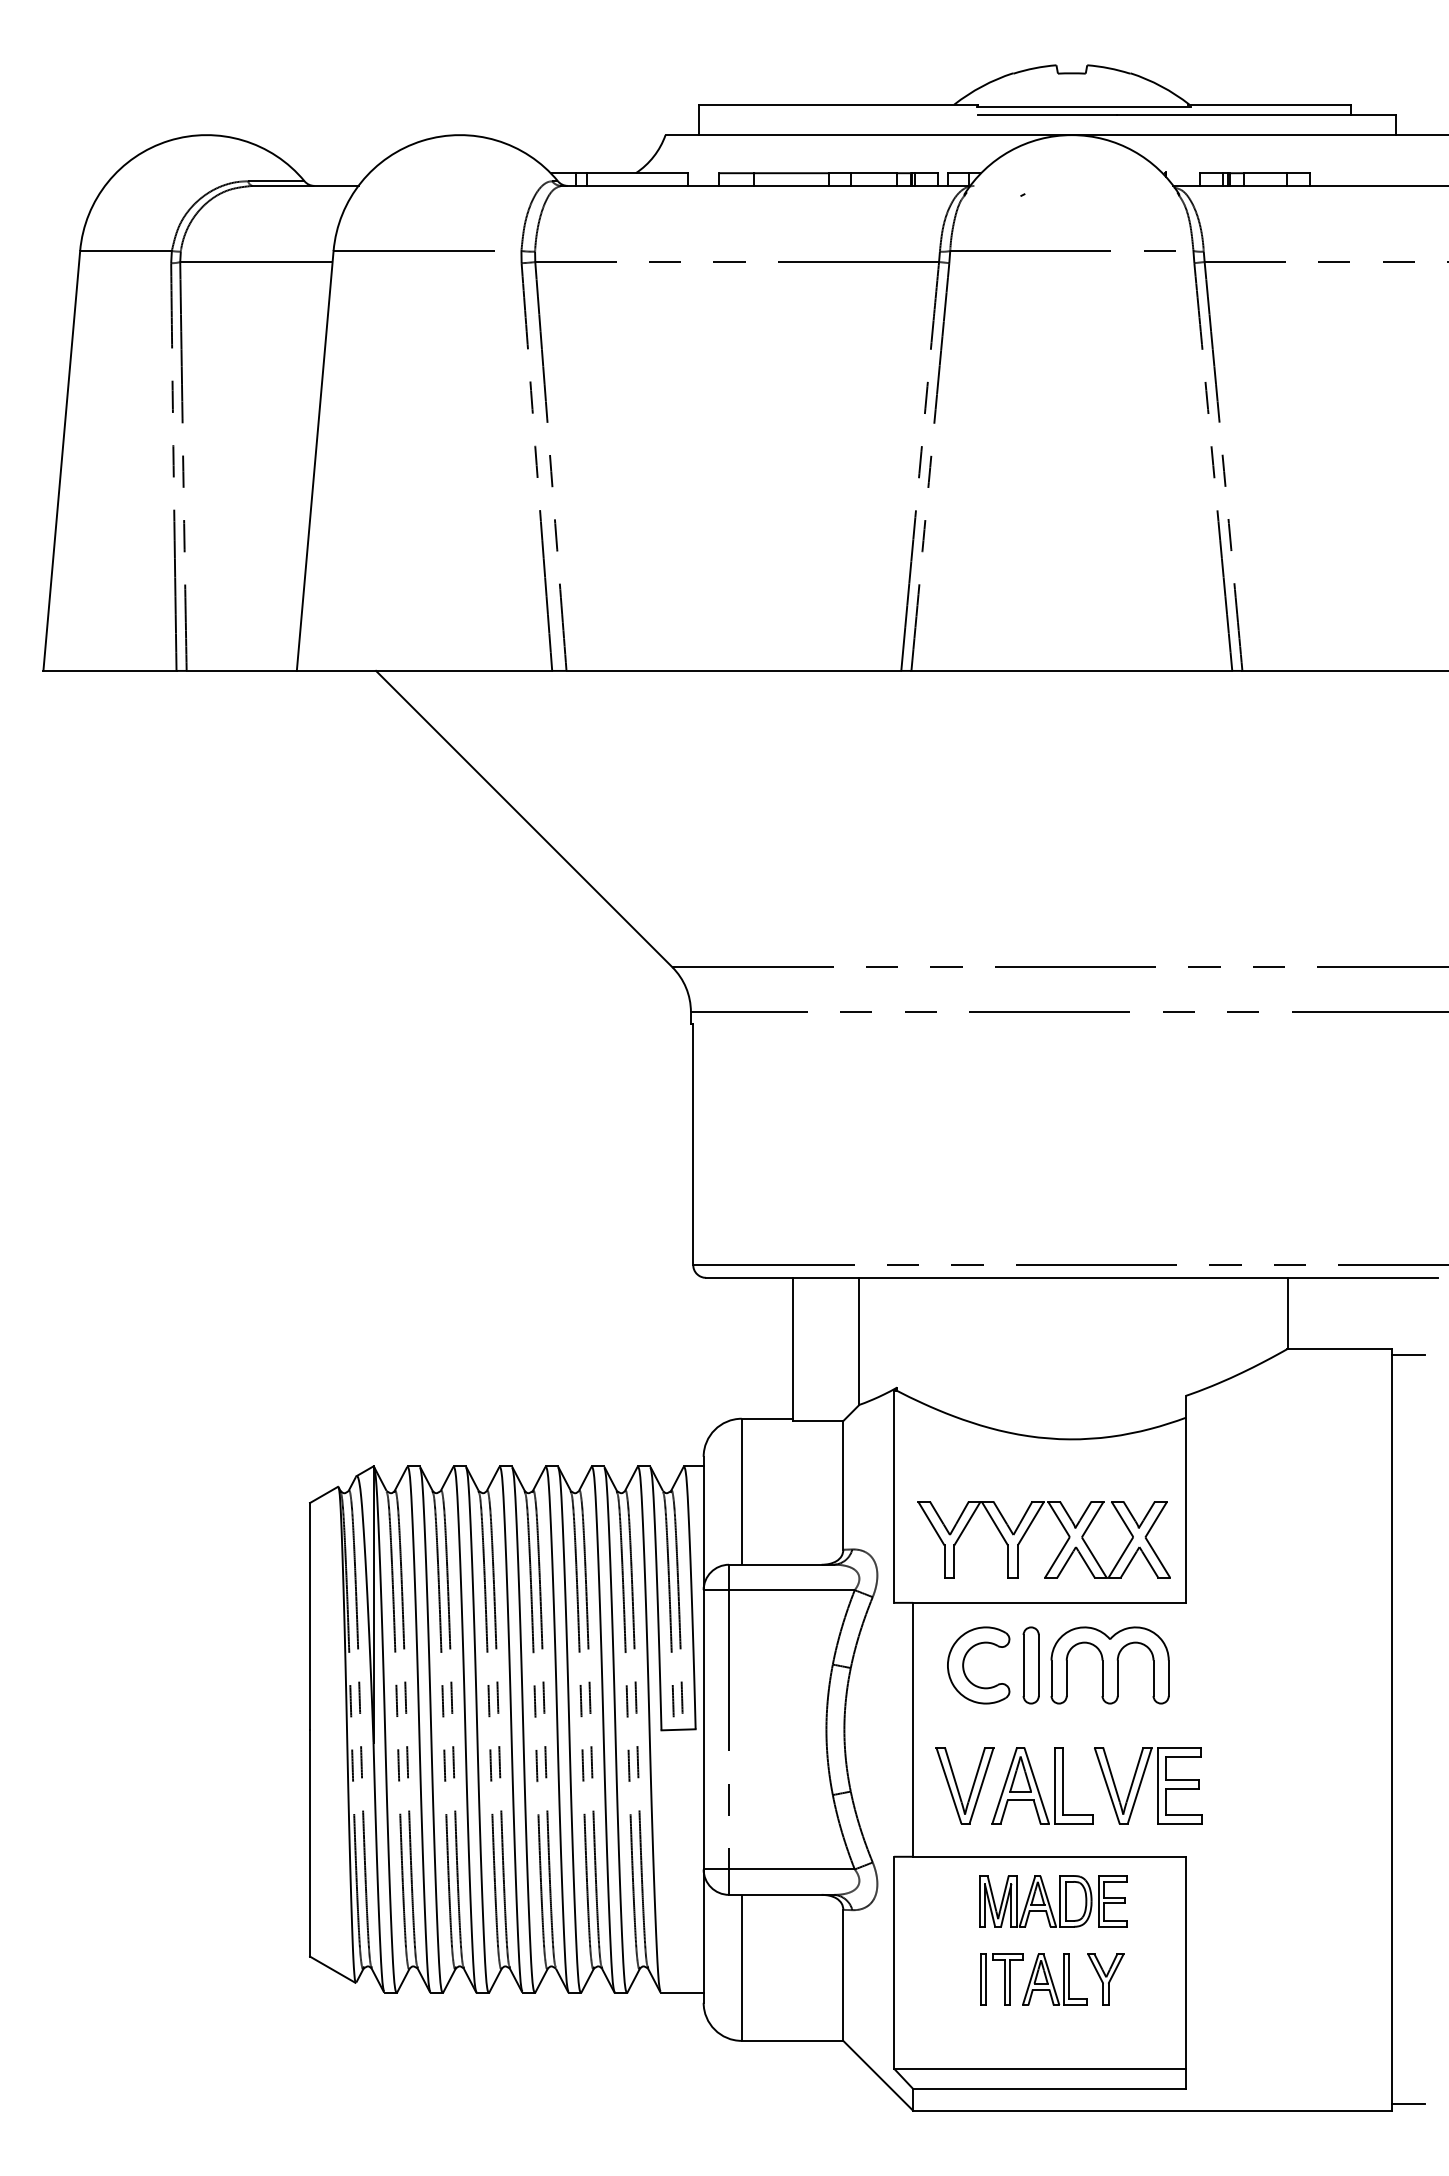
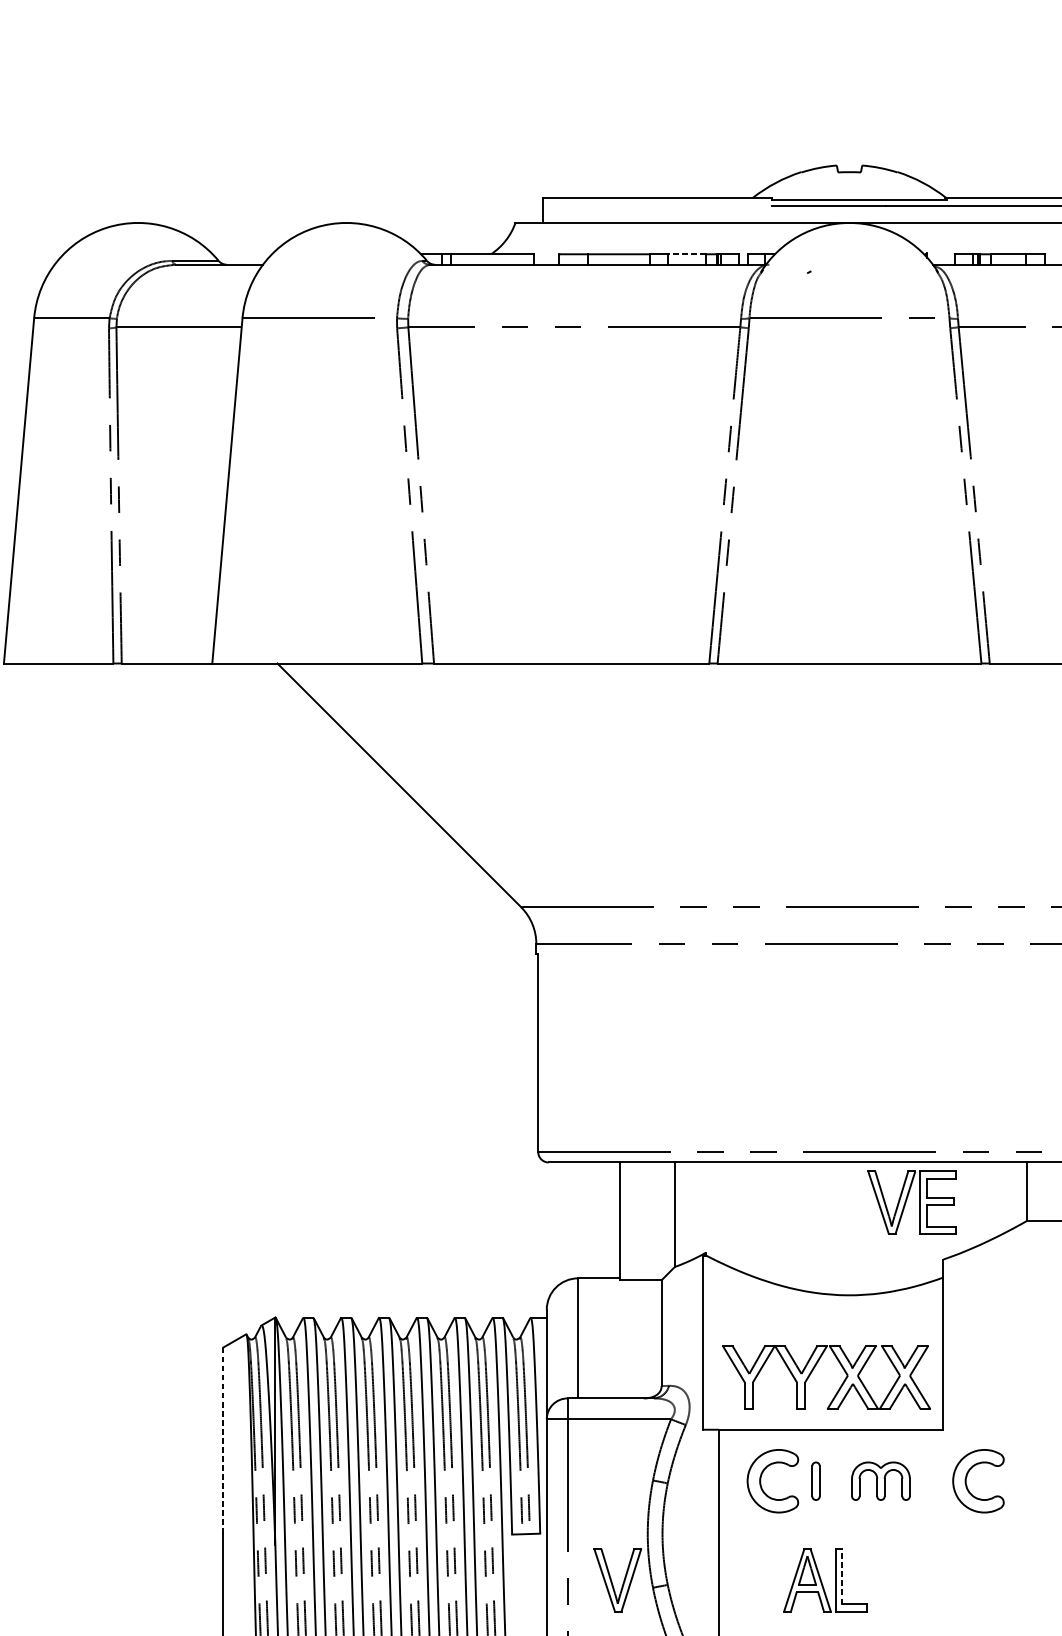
line: (874, 173) -> (687, 254), solid -> dashed
line: (310, 1615) -> (223, 1440), solid -> dashed
part: (1214, 1663) -> (966, 1479), added
part: (1030, 1665) -> (815, 1481), size x0.6
part: (1109, 1665) -> (880, 1481), size x0.6
line: (1063, 1781) -> (842, 1576), solid -> dashed
part: (1141, 1784) -> (906, 1201), moved
part: (958, 1787) -> (612, 1581), moved

